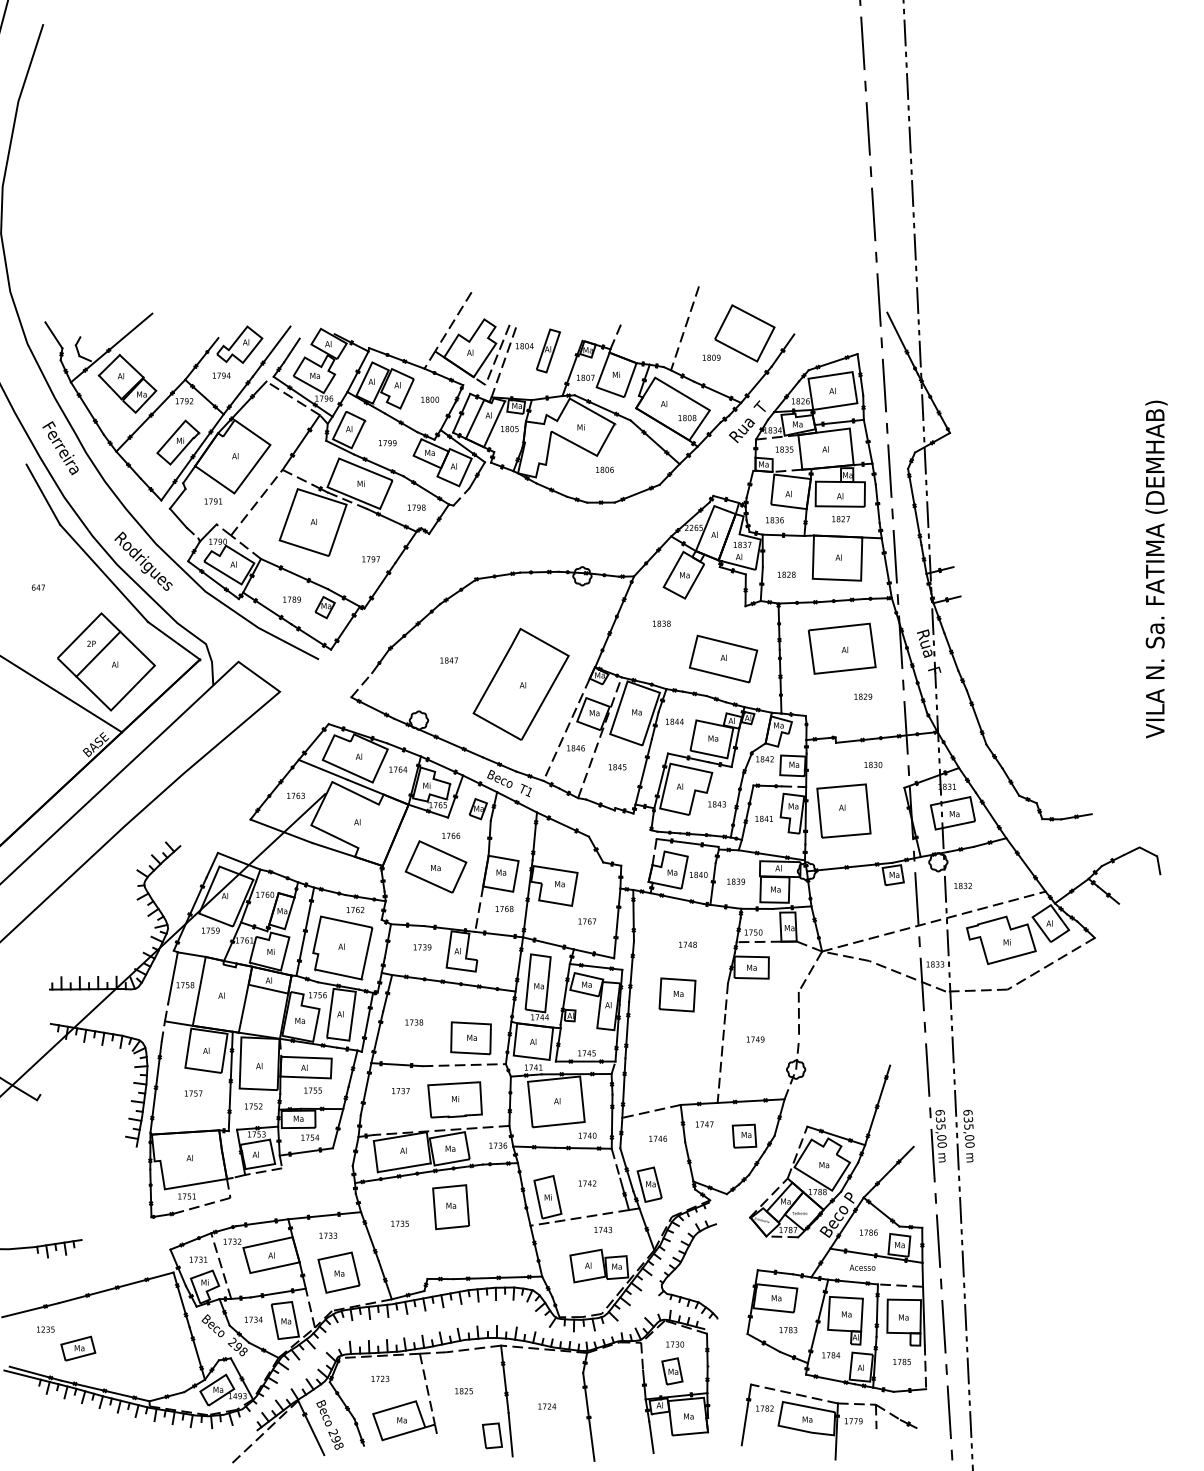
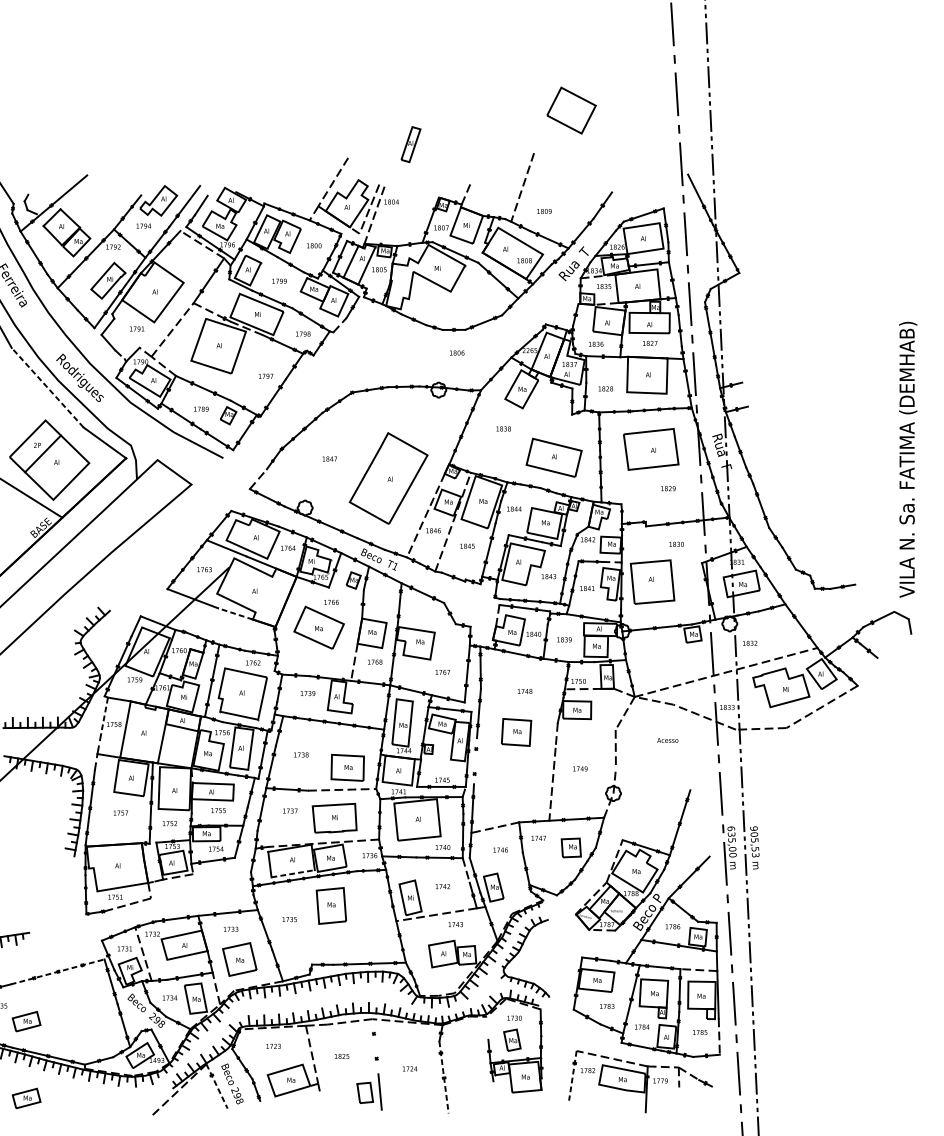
part: (744, 333) -> (571, 110), moved
part: (548, 350) -> (411, 144), moved
text: (604, 469) -> (456, 352), moved
text: (1156, 569) -> (908, 459), moved
line: (104, 573) -> (48, 387), solid -> dashed
line: (333, 849) -> (235, 613), solid -> dashed
line: (173, 977) -> (104, 718), solid -> dashed
line: (627, 1029) -> (475, 760), removed
text: (968, 1128) -> (754, 841), 635,00 -> 905,53
line: (404, 1167) -> (293, 873), solid -> dashed
text: (862, 1267) -> (667, 740), moved
line: (116, 1287) -> (57, 971), solid -> dashed
line: (642, 1356) -> (487, 1028), removed
line: (504, 1379) -> (375, 1046), removed
line: (746, 1414) -> (572, 1075), solid -> dashed
line: (588, 1417) -> (443, 1077), solid -> dashed
line: (311, 1428) -> (217, 1086), solid -> dashed
line: (651, 1437) -> (495, 1094), removed
part: (78, 1442) -> (26, 1098), added

